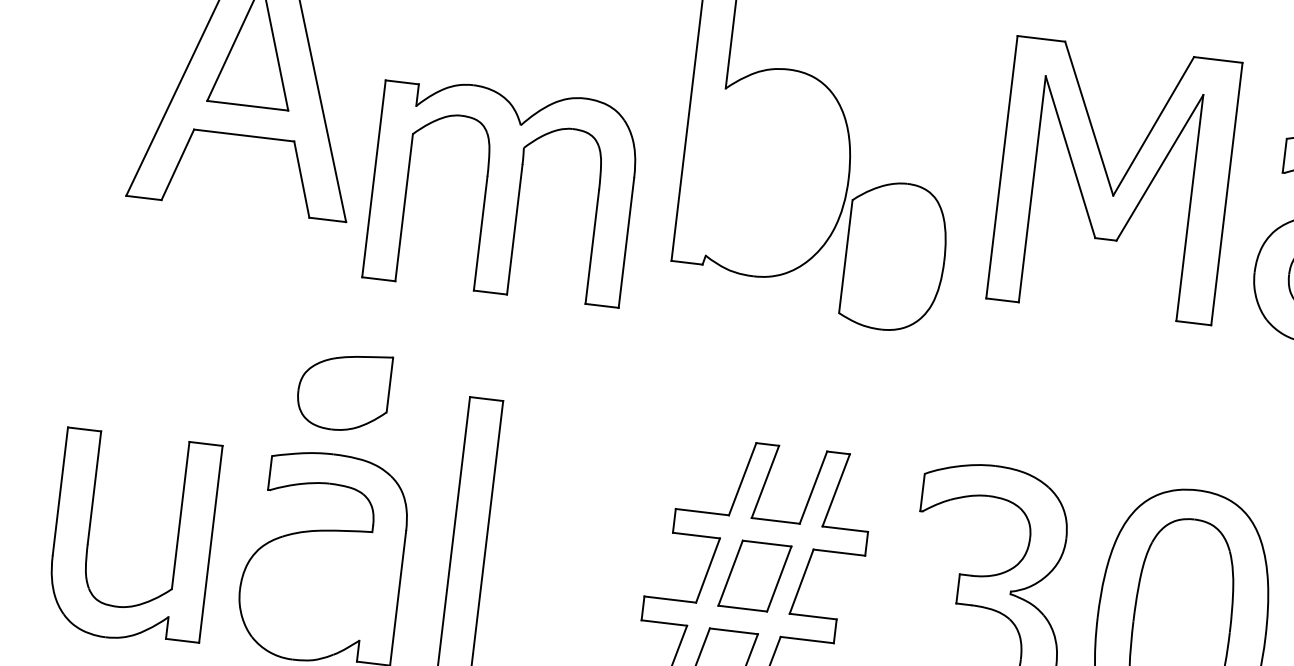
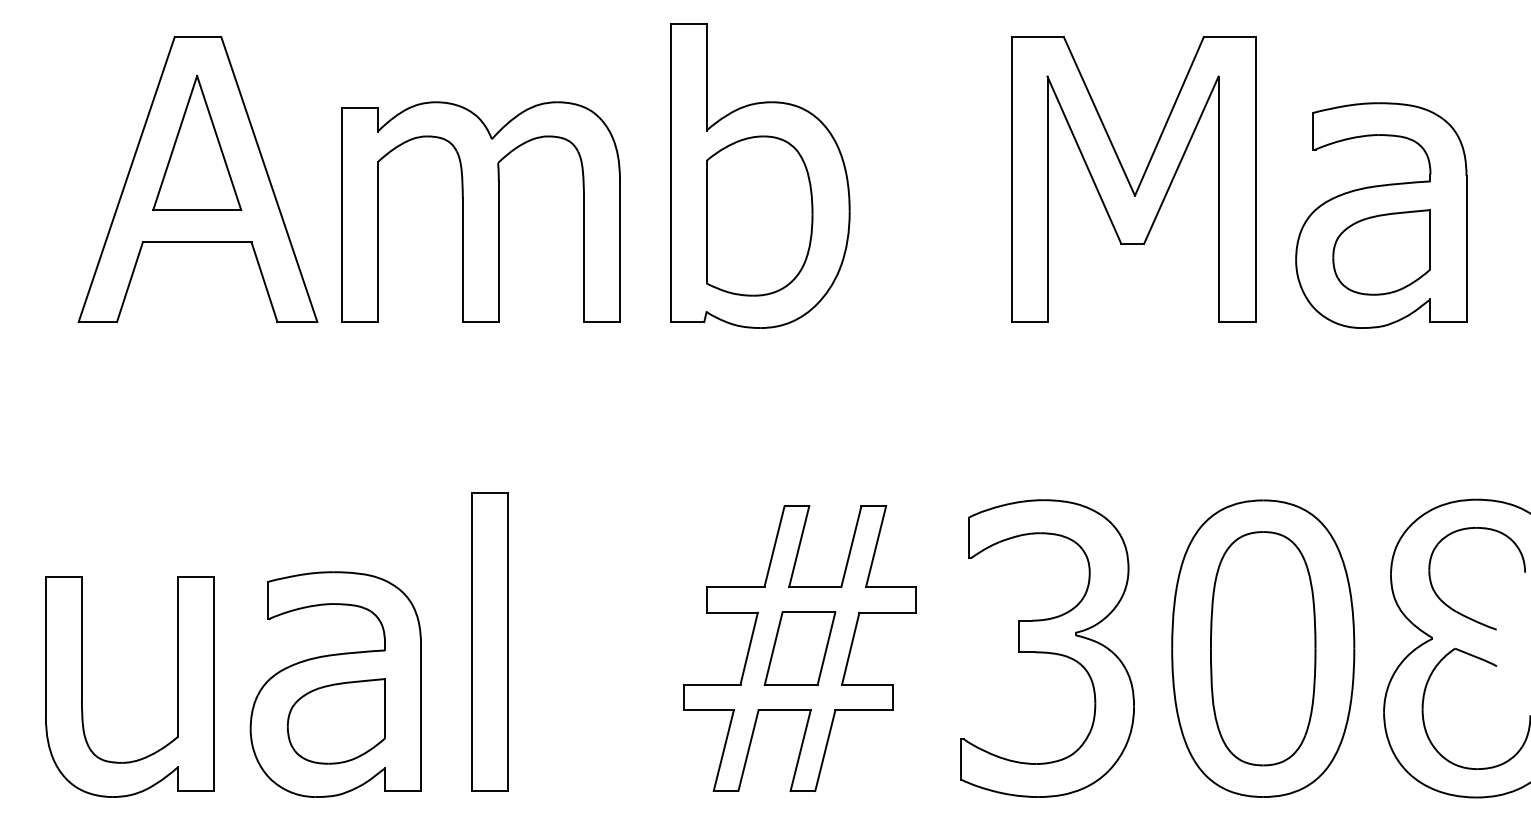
part: (502, 190) -> (480, 211), moved
part: (895, 256) -> (759, 215), moved
part: (342, 391) -> (335, 721), moved

